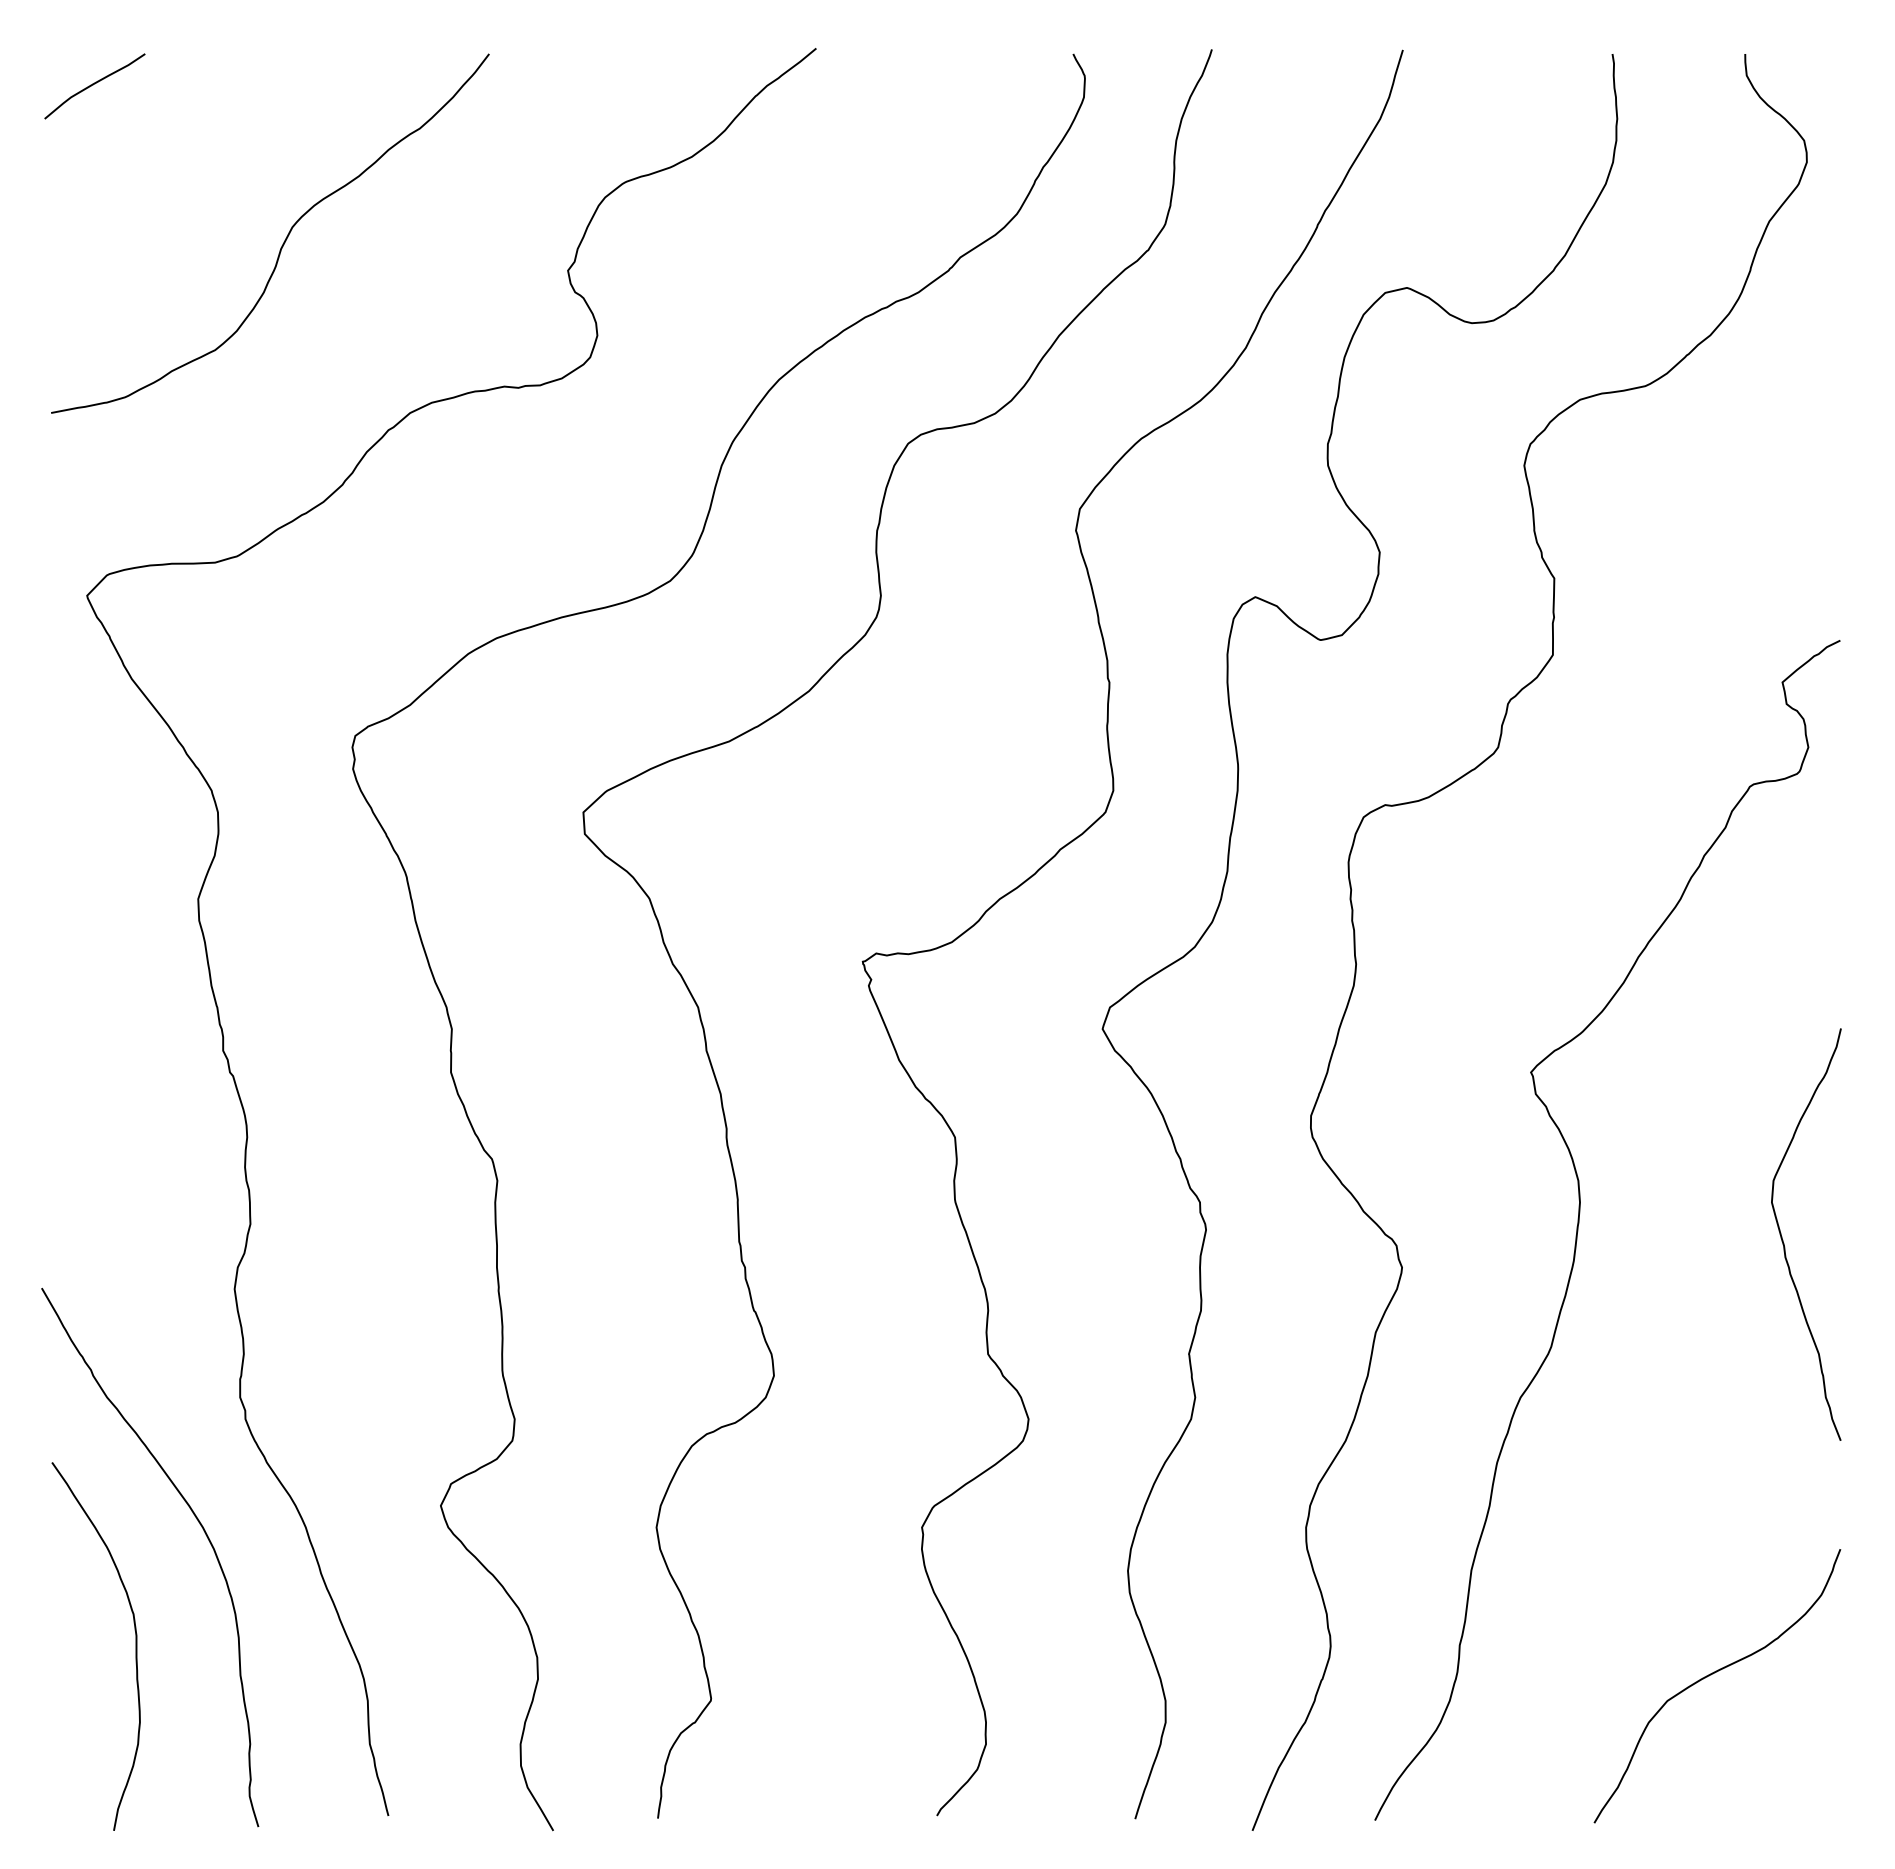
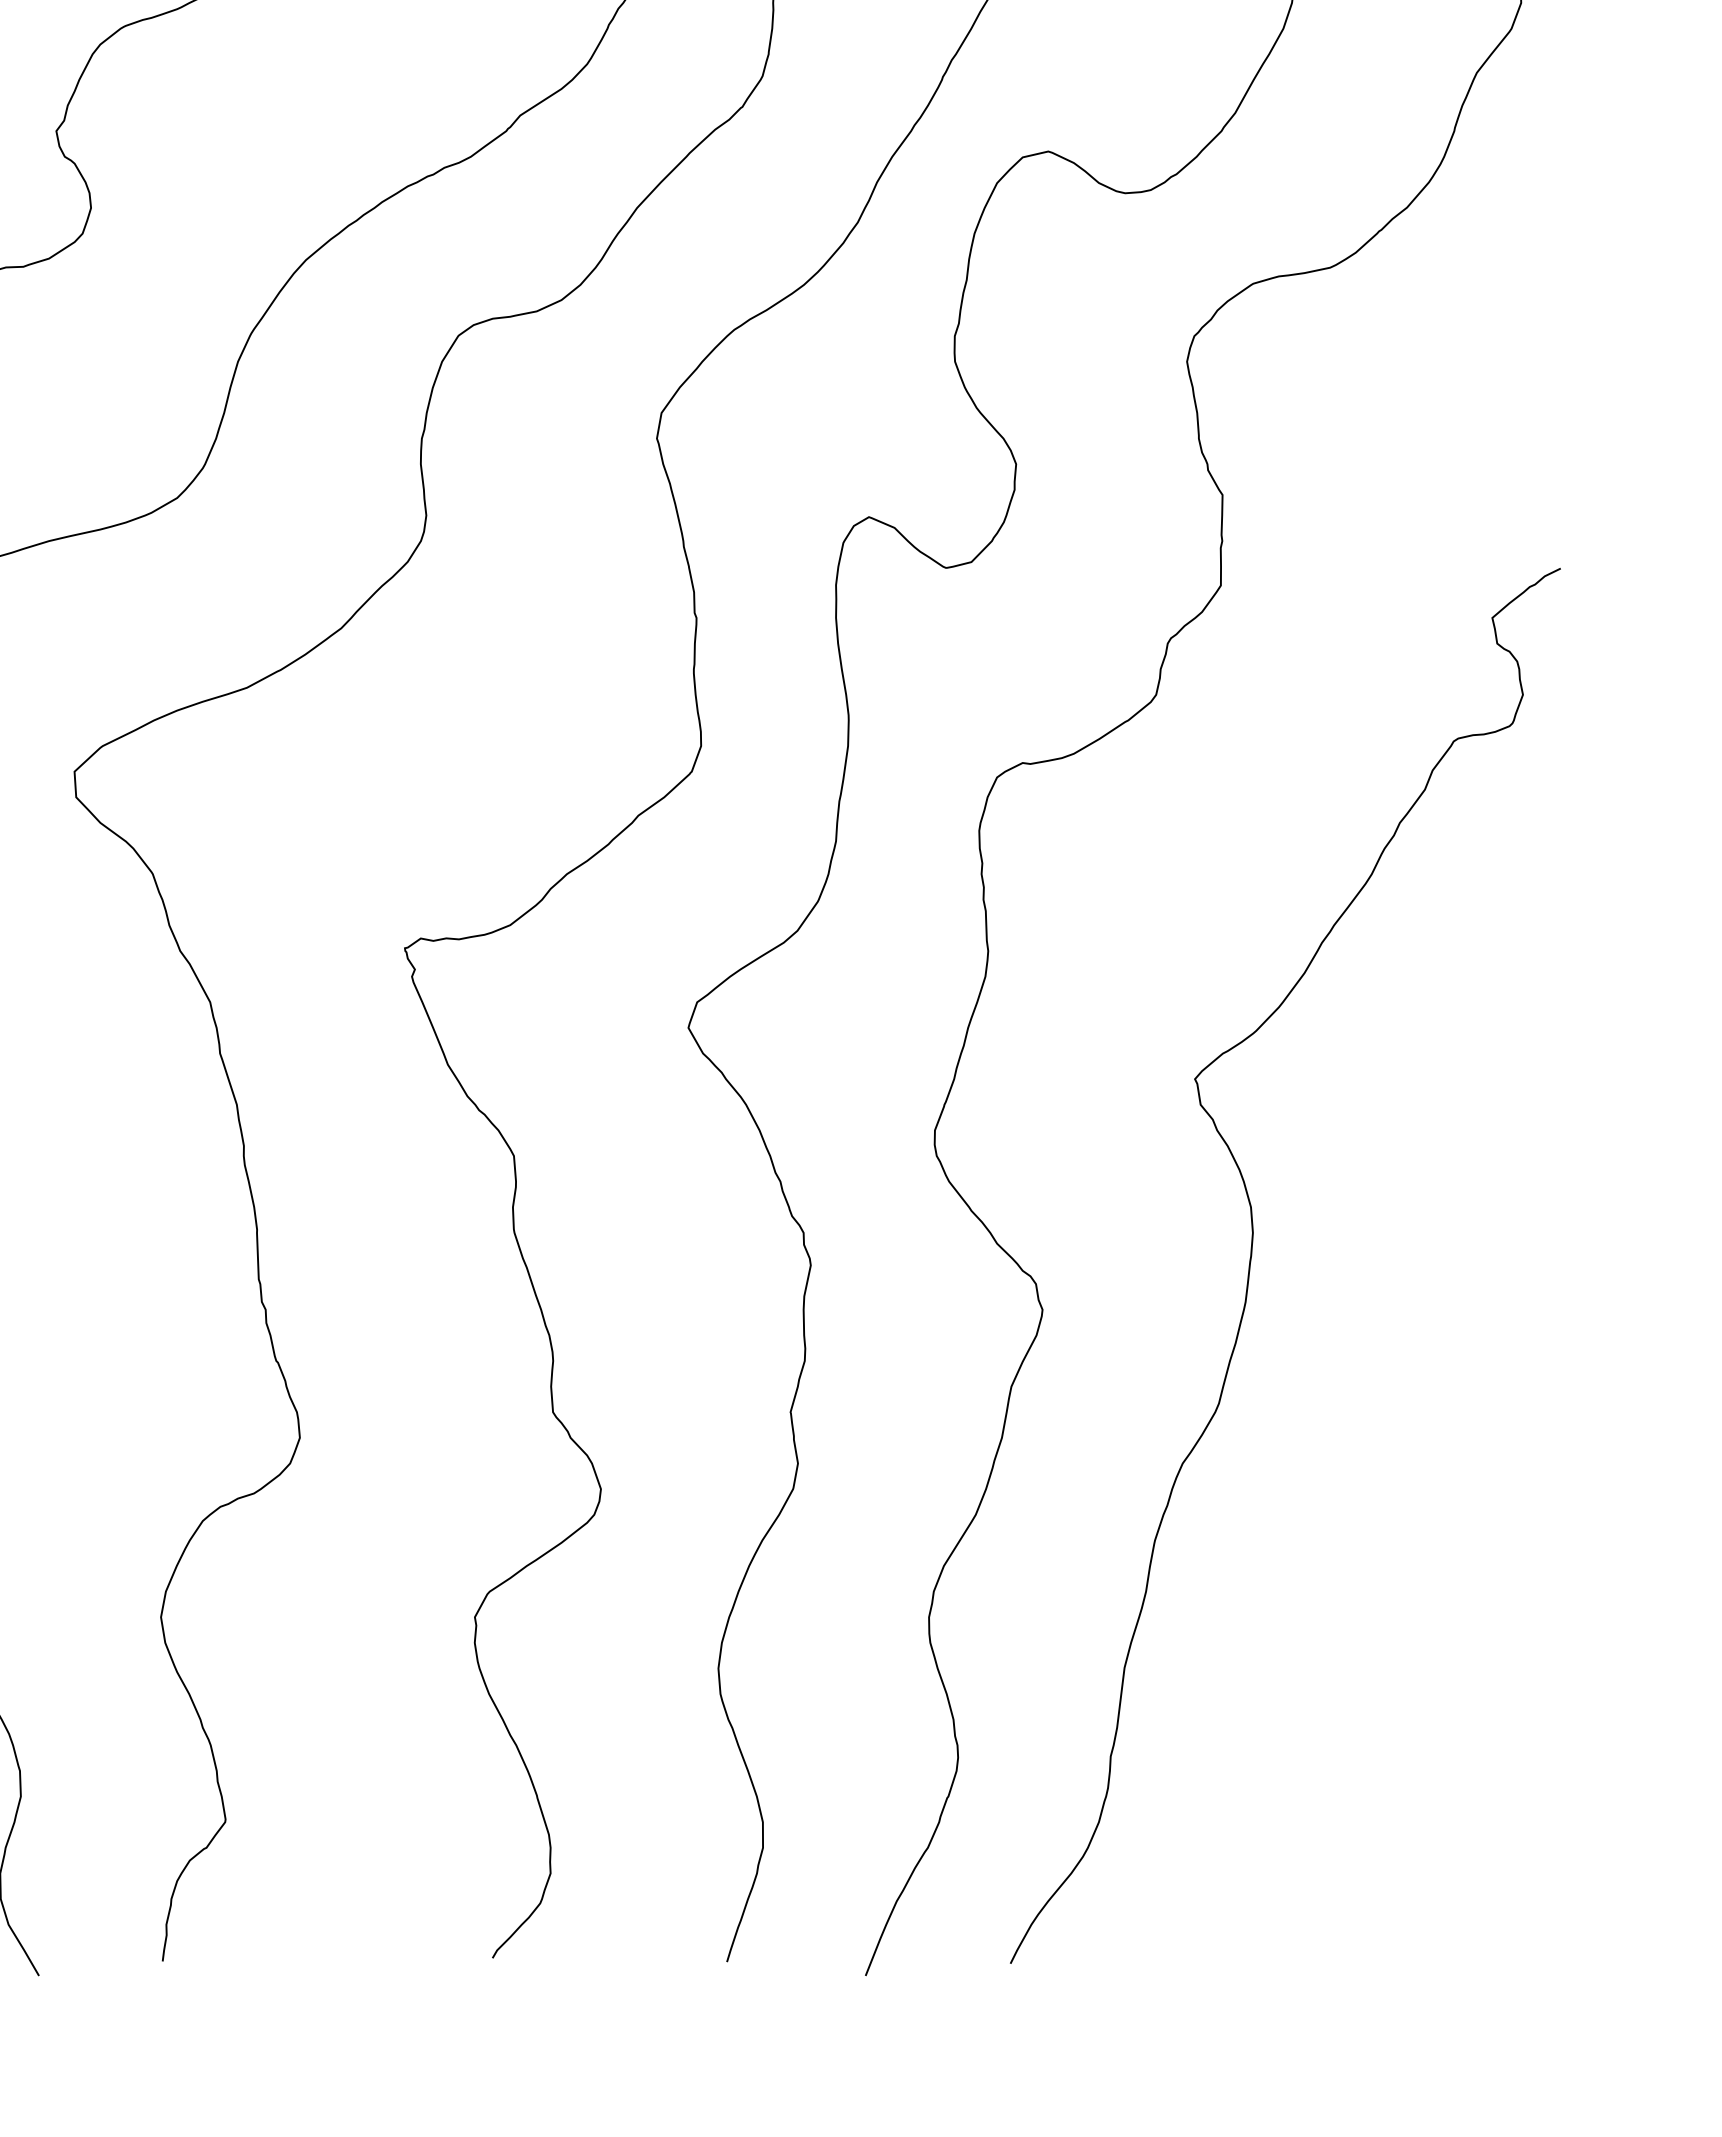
curve: (1783, 1240) -> (1493, 1277), removed
curve: (1711, 1675) -> (1408, 1792), removed

